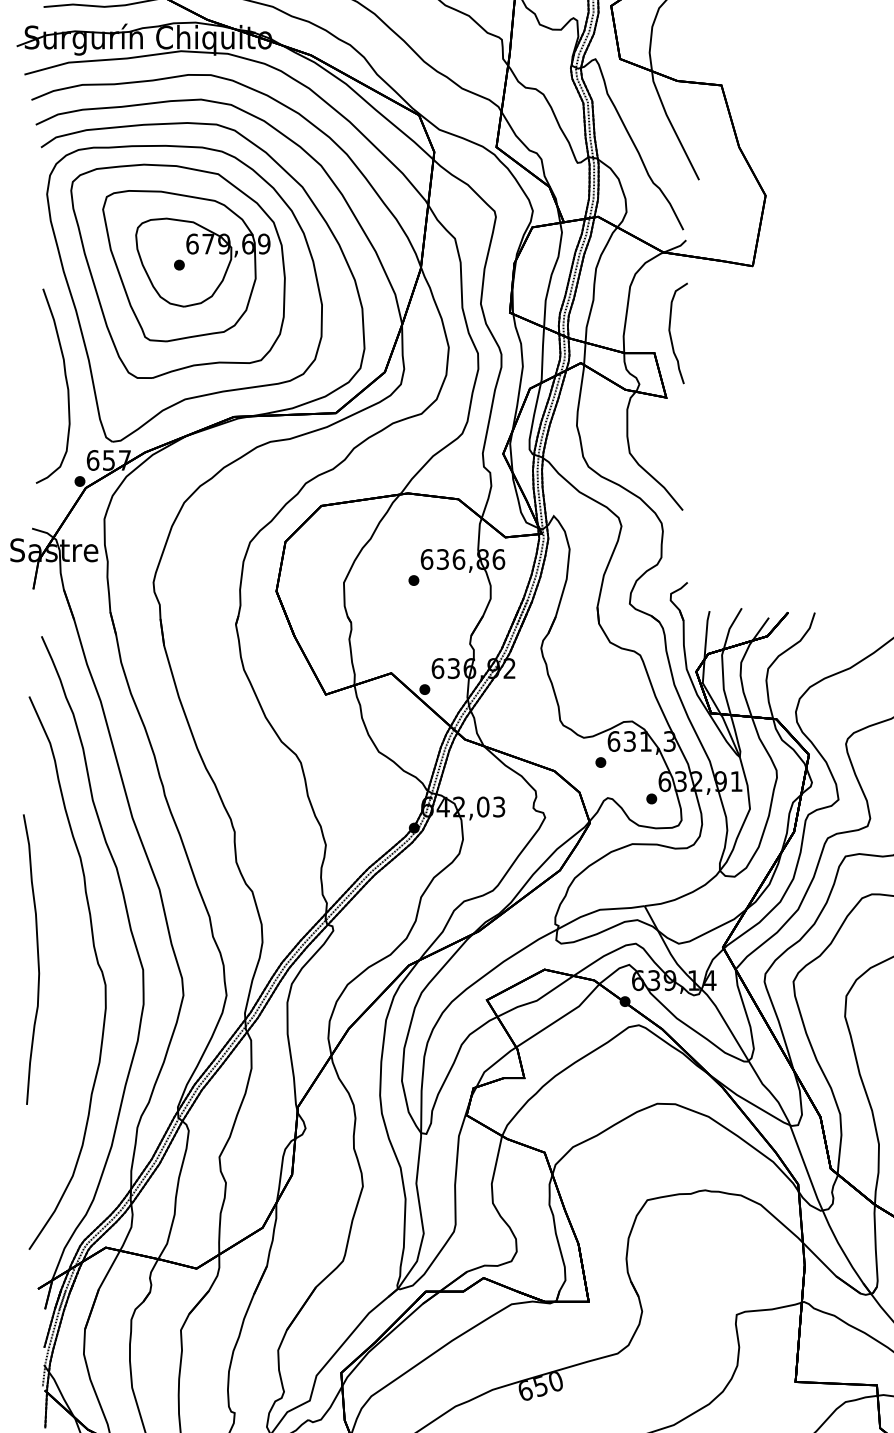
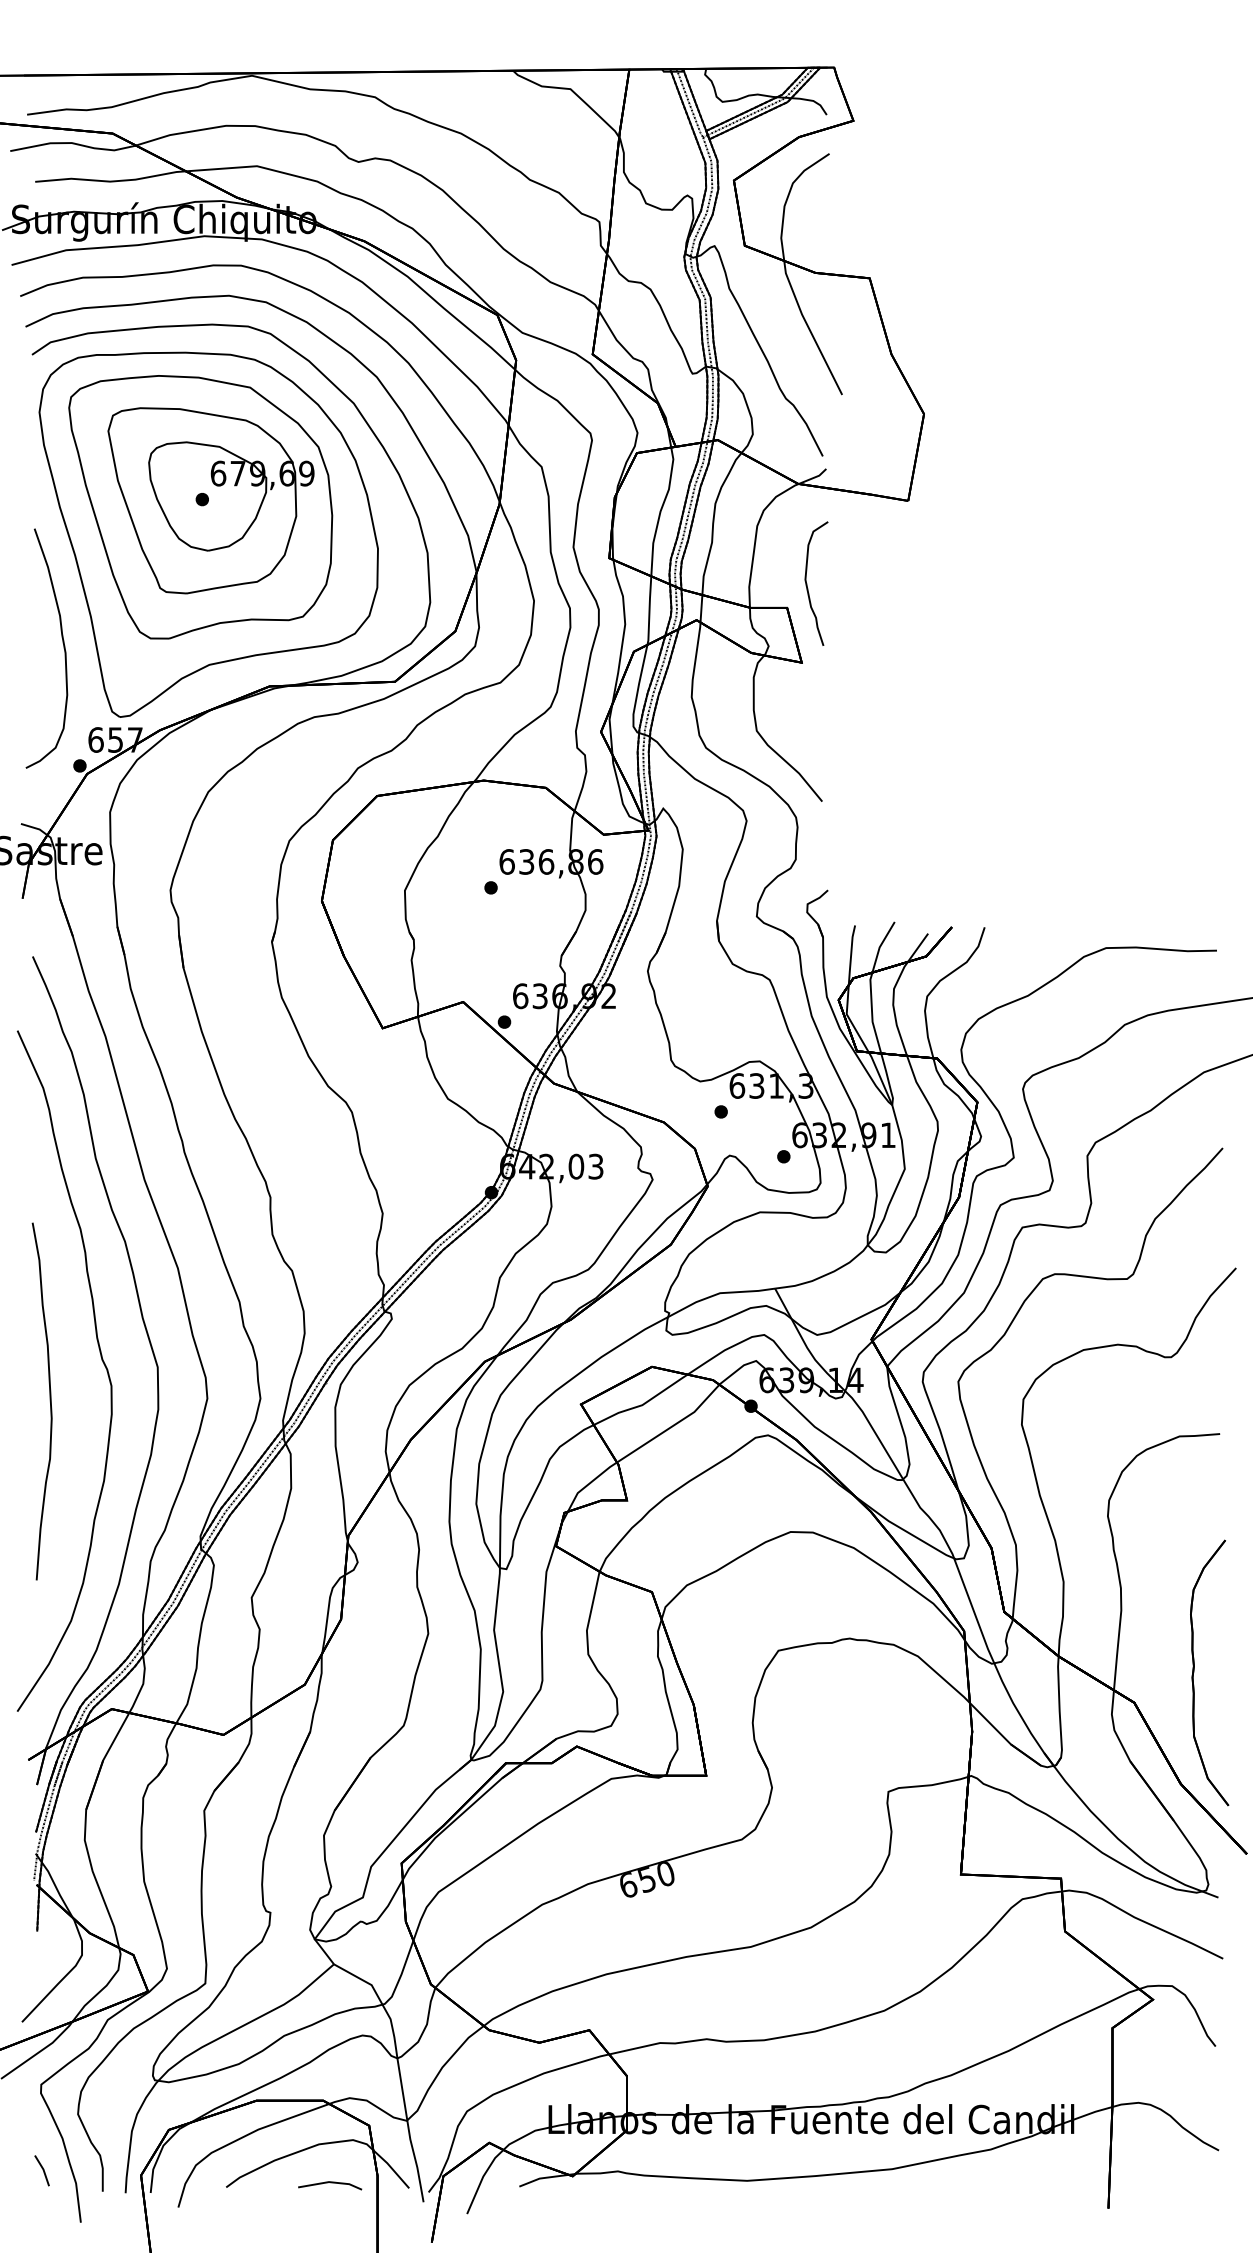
part: (37, 959) -> (49, 1401), moved

